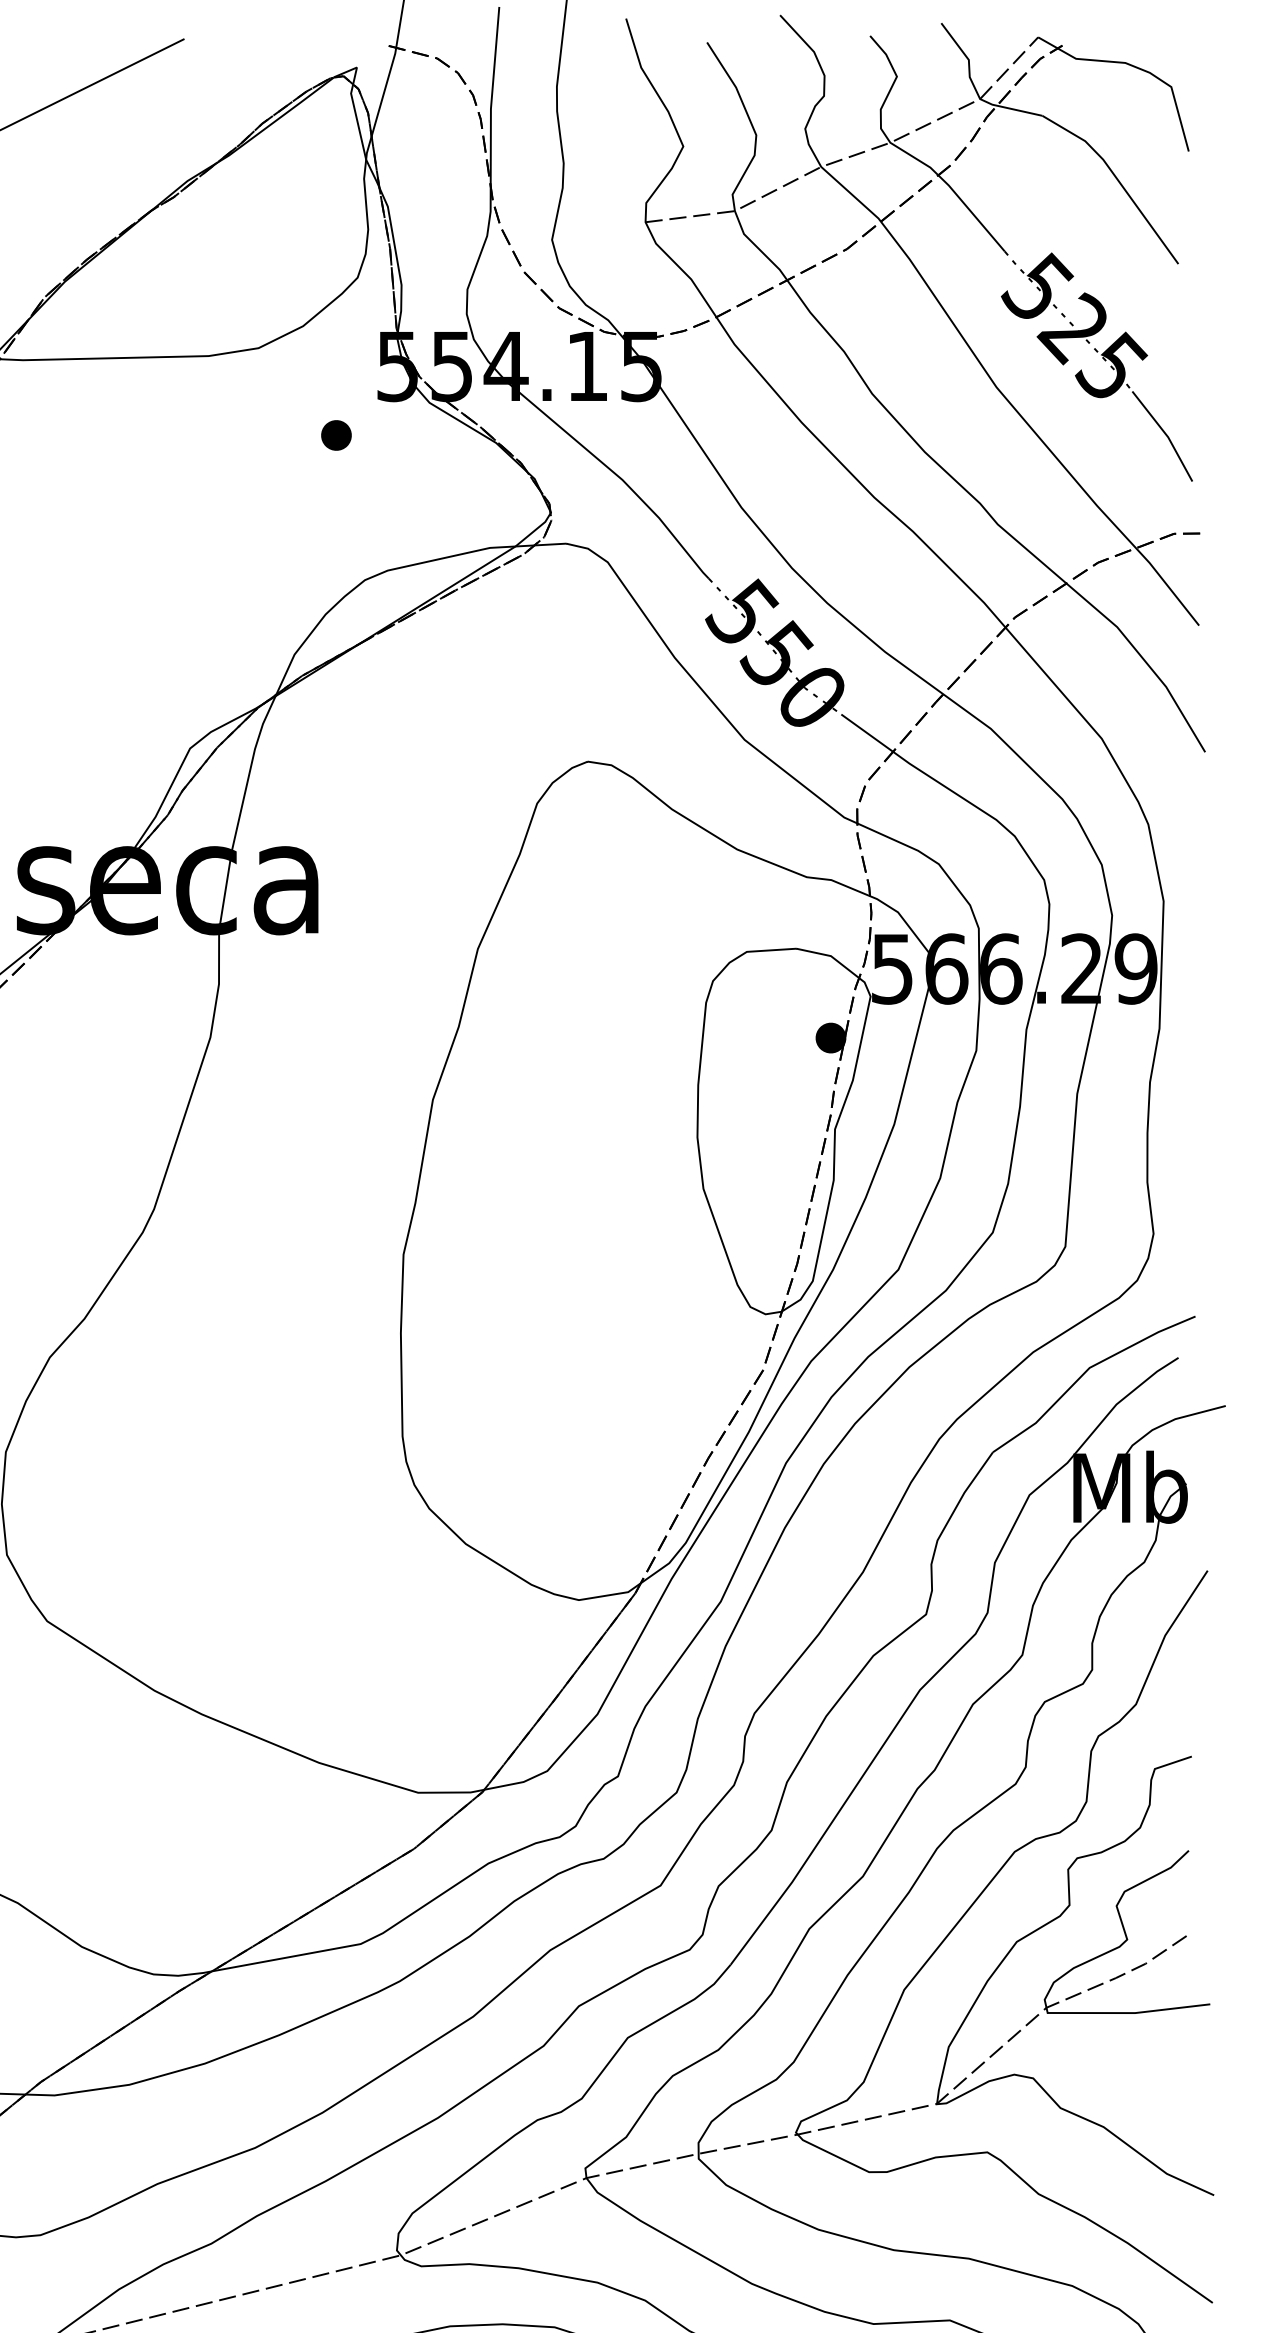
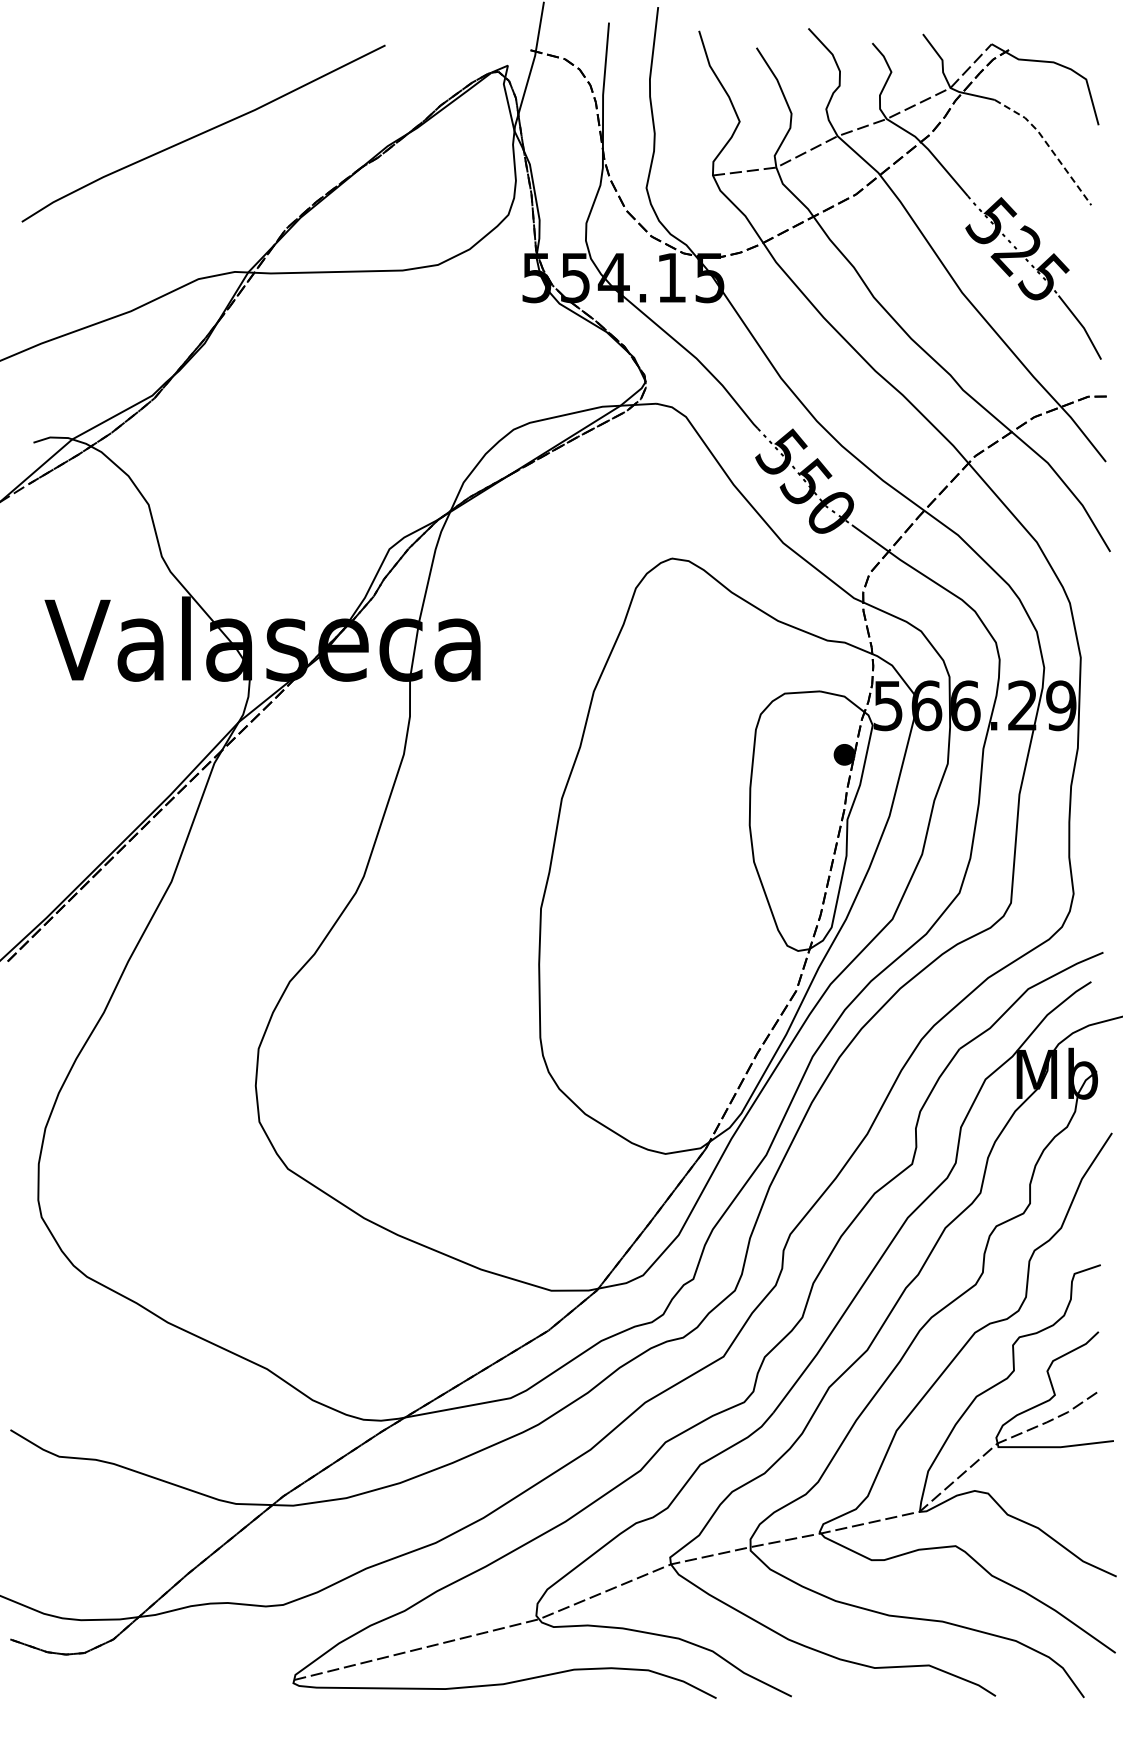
line: (1118, 180) -> (1048, 145), solid -> dashed
part: (336, 434) -> (493, 326), removed

